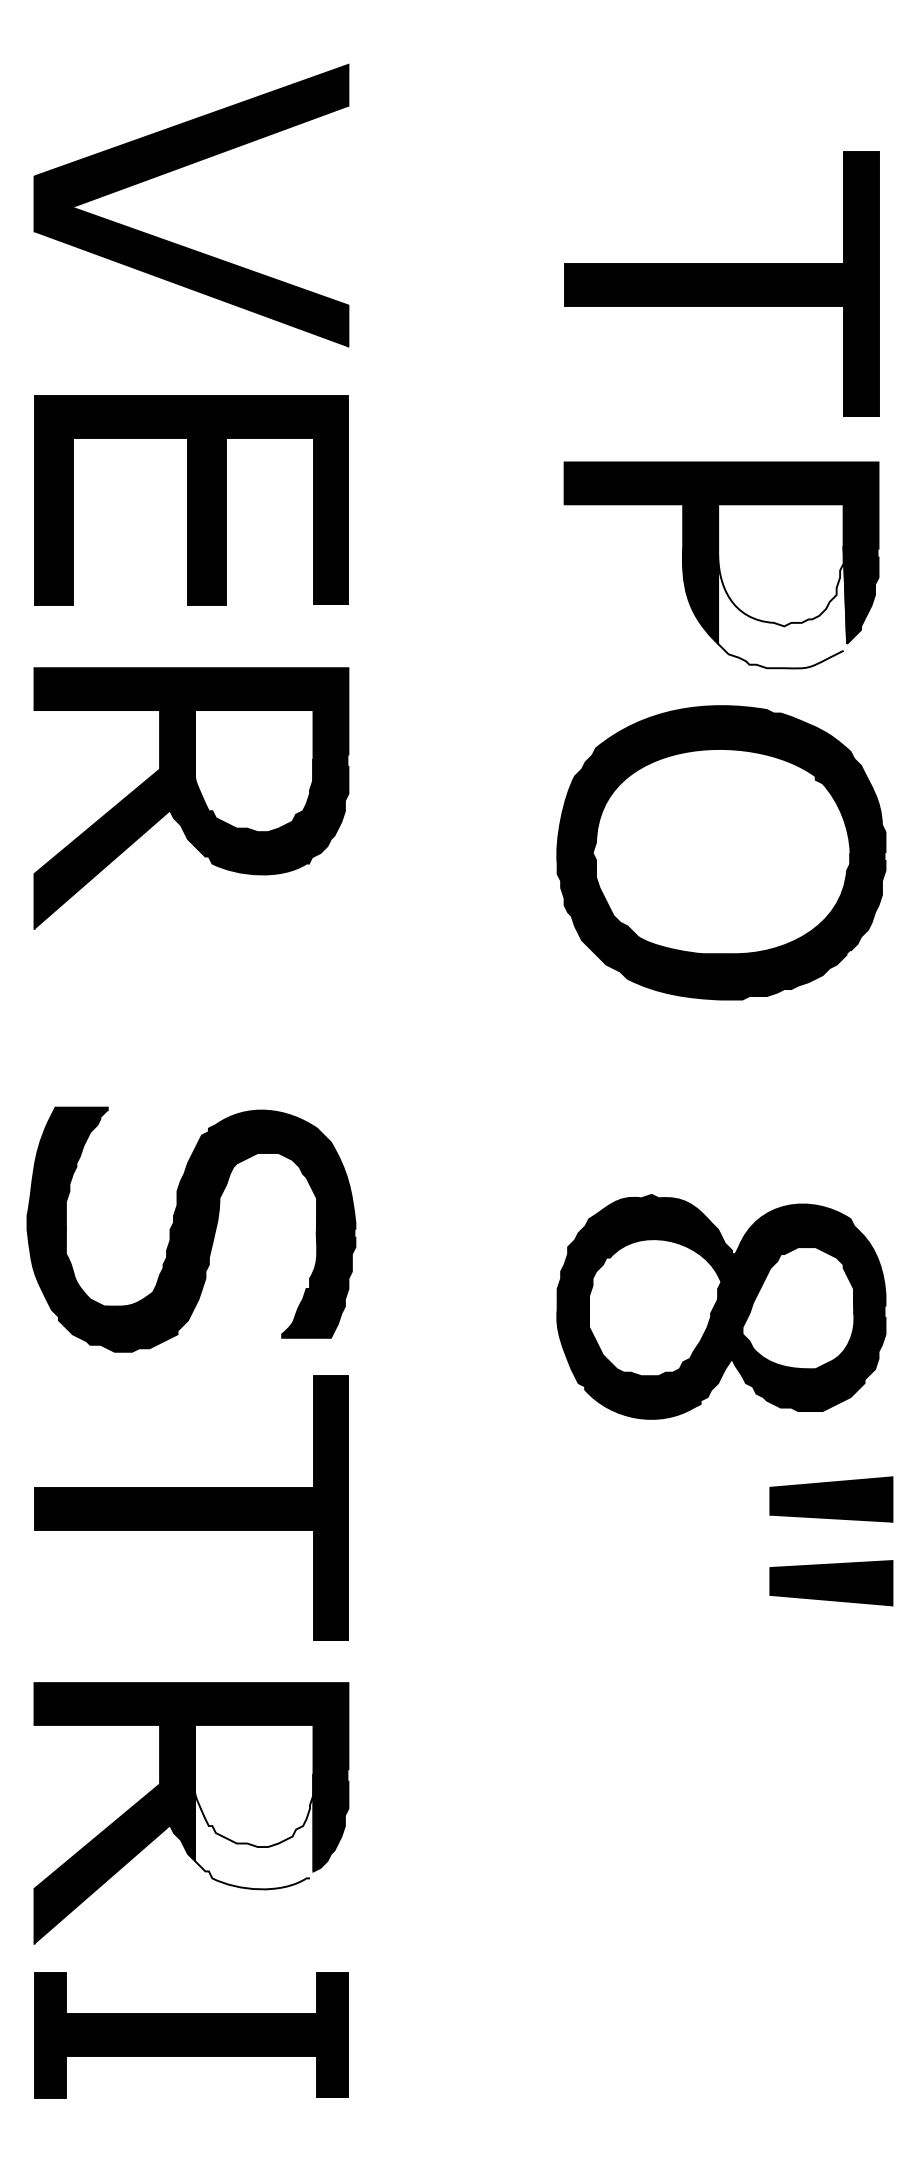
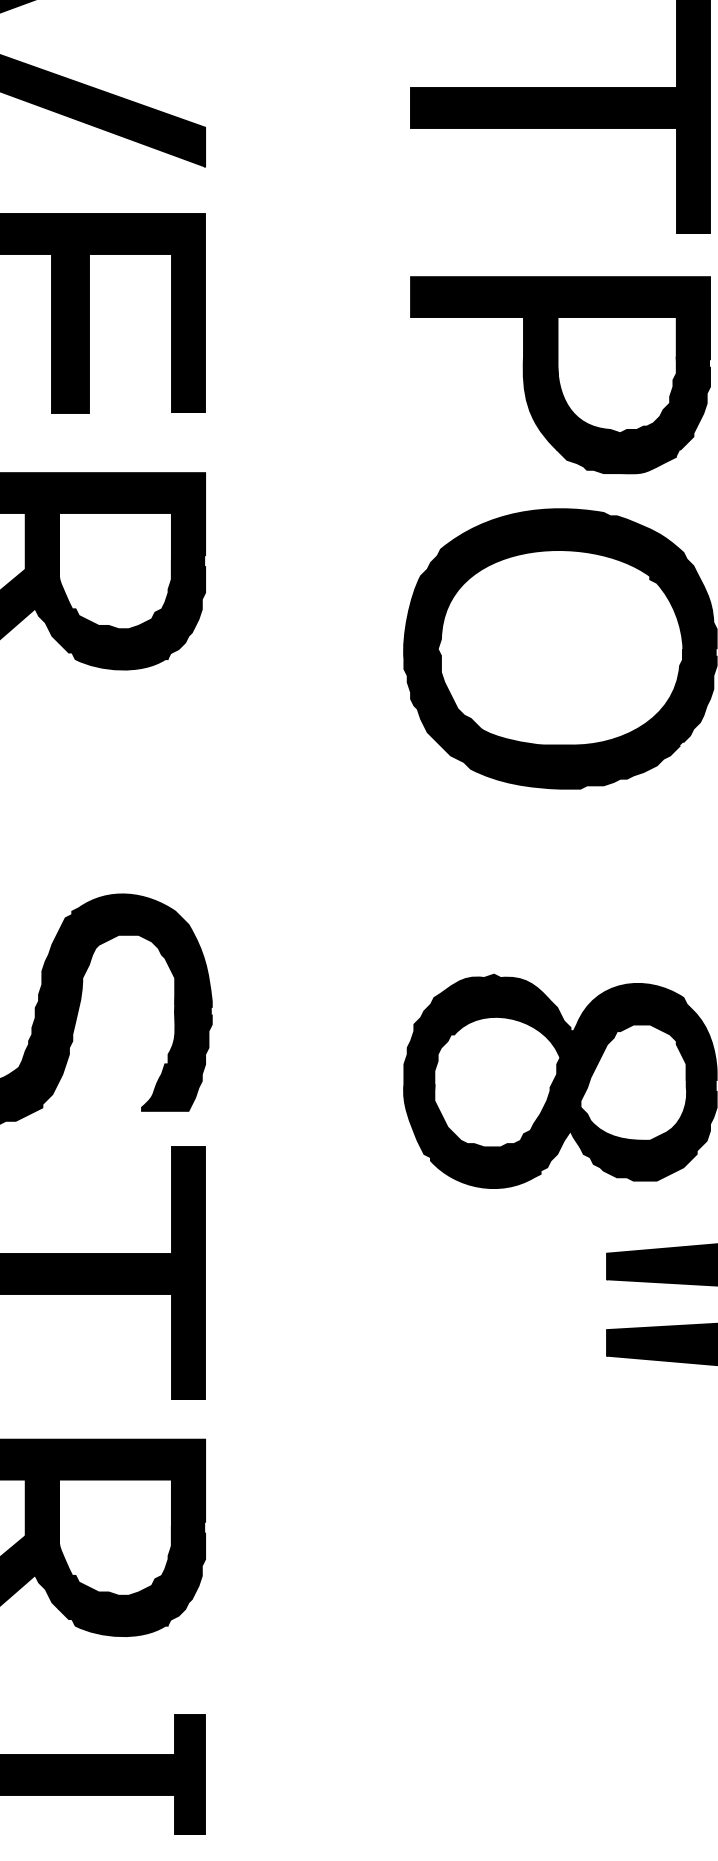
fill: (782, 586) -> (618, 395), added
fill: (253, 1806) -> (114, 1557), added

